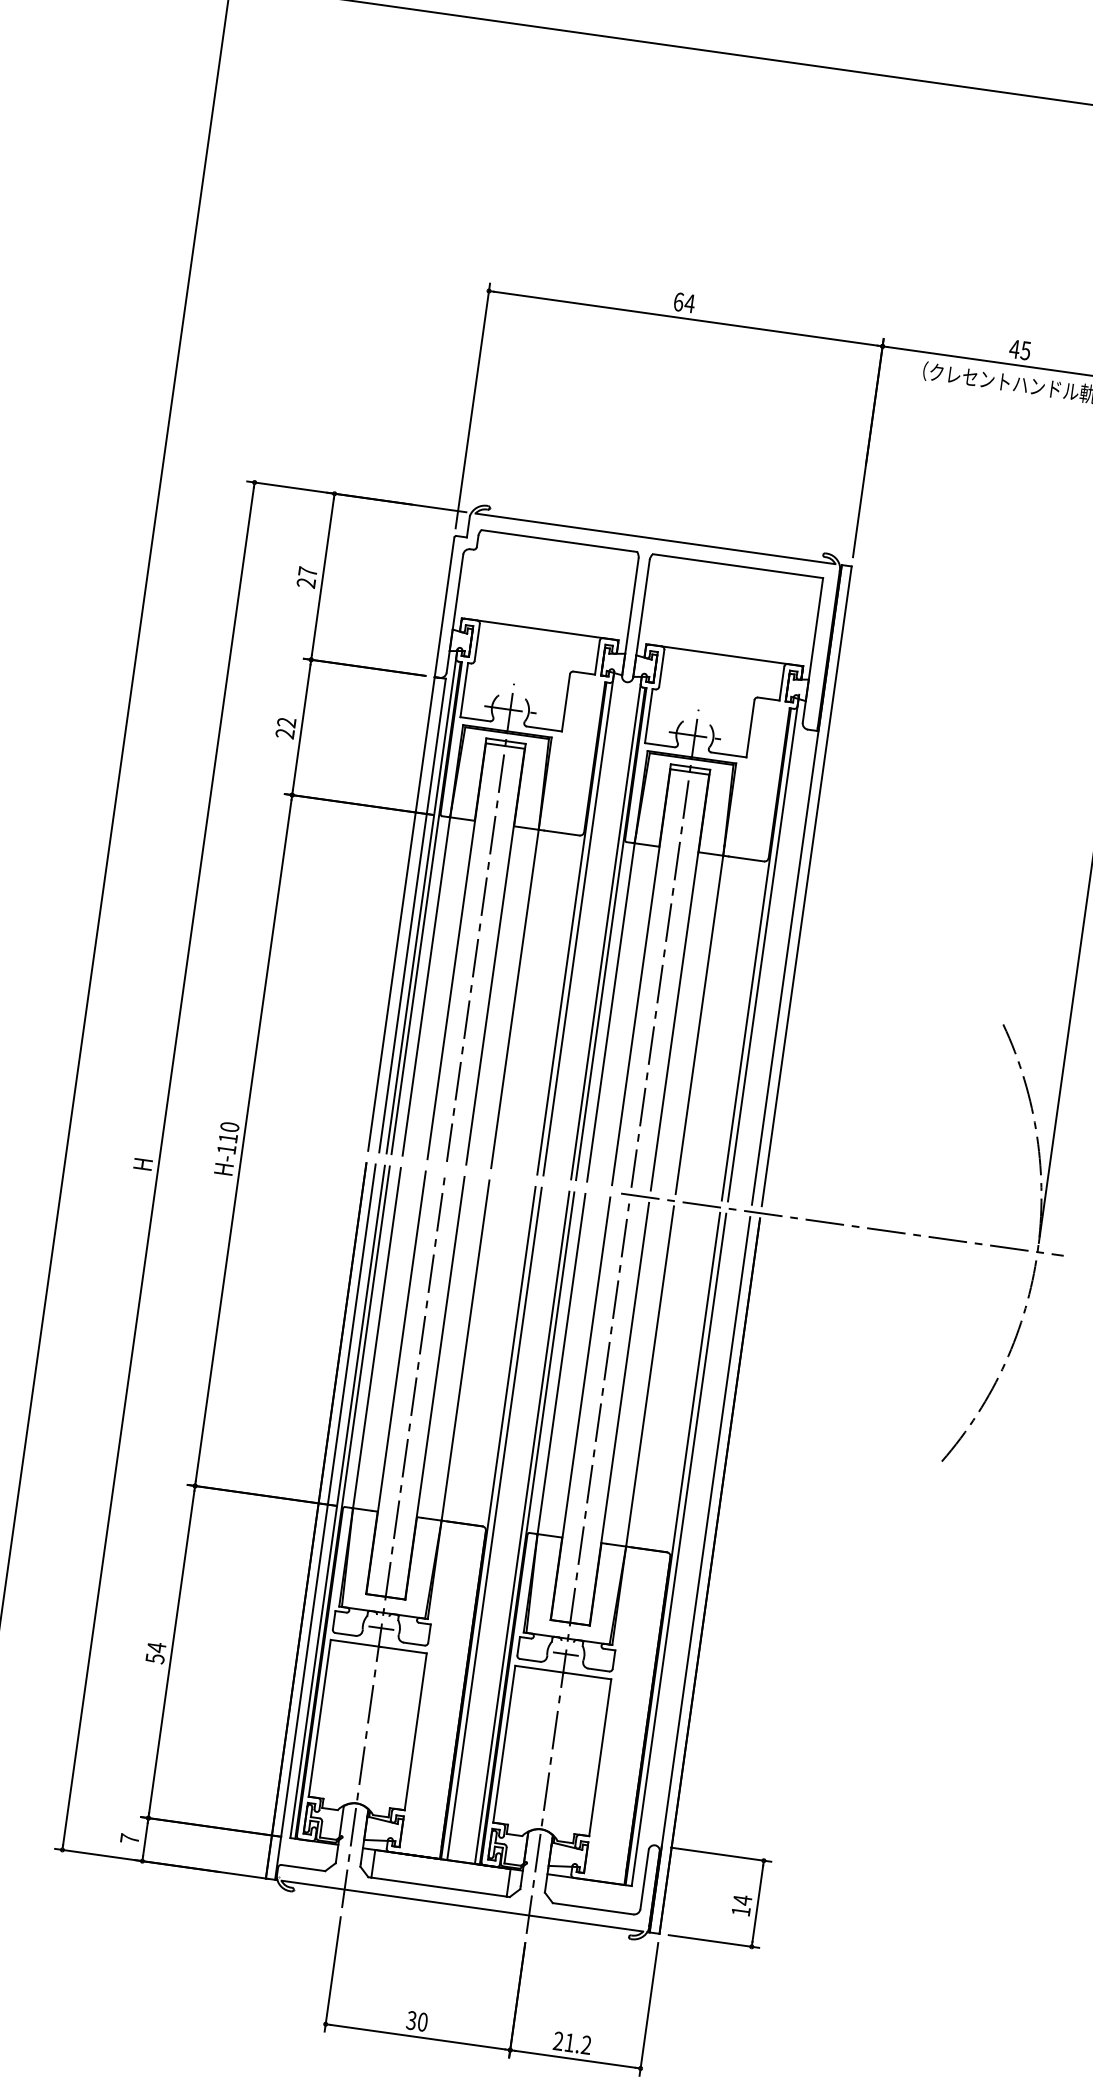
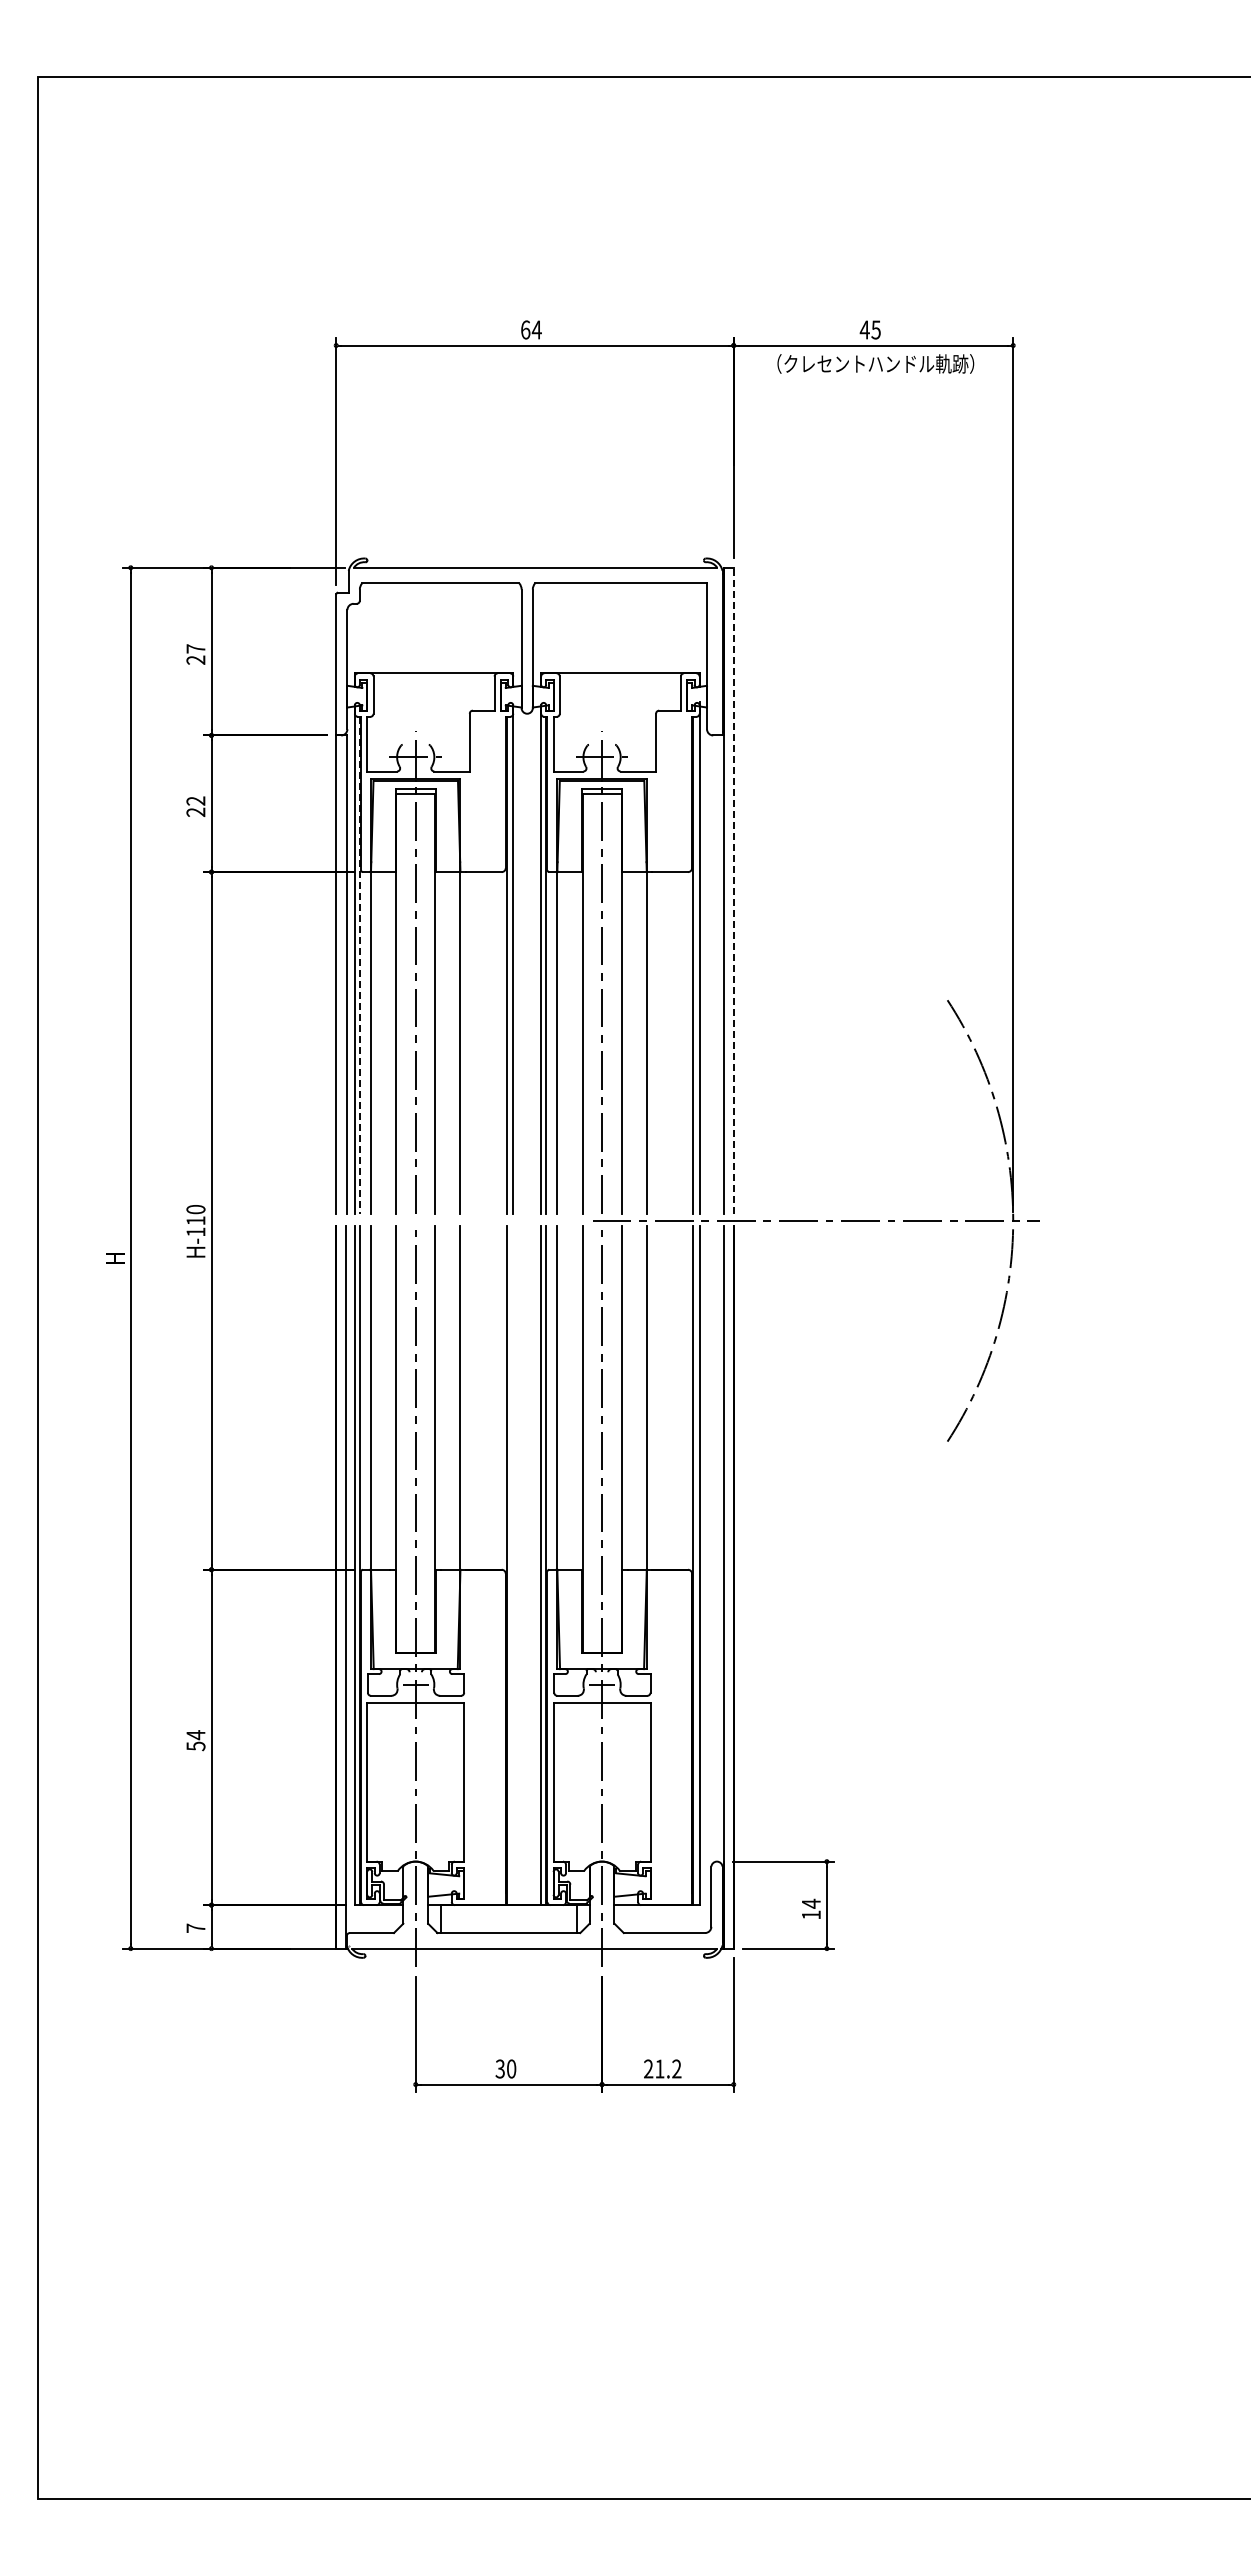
line: (806, 885) -> (733, 890), solid -> dashed
line: (425, 908) -> (359, 965), solid -> dashed
line: (494, 1523) -> (513, 1565), removed

